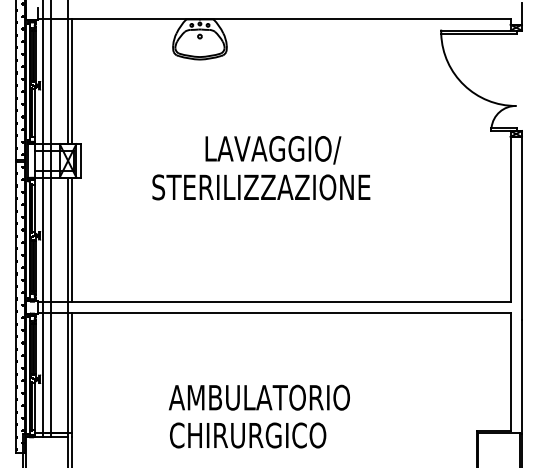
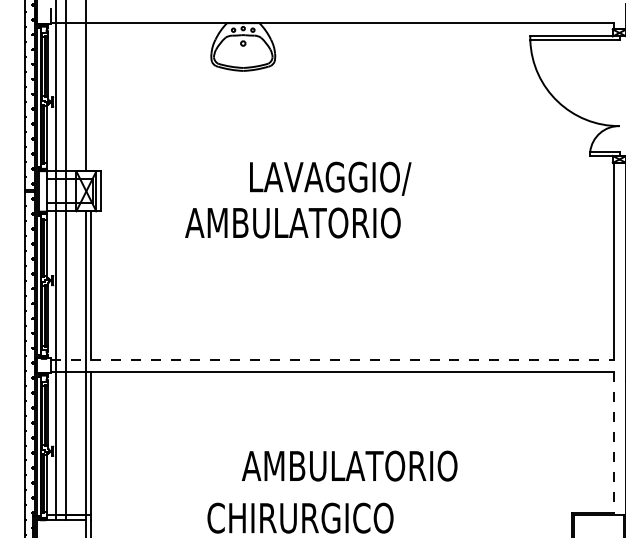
line: (72, 81) -> (91, 97), removed
text: (260, 187) -> (315, 223), STERILIZZAZIONE -> AMBULATORIO
line: (275, 302) -> (333, 359), solid -> dashed
line: (511, 372) -> (613, 443), solid -> dashed
text: (259, 397) -> (349, 465), moved

